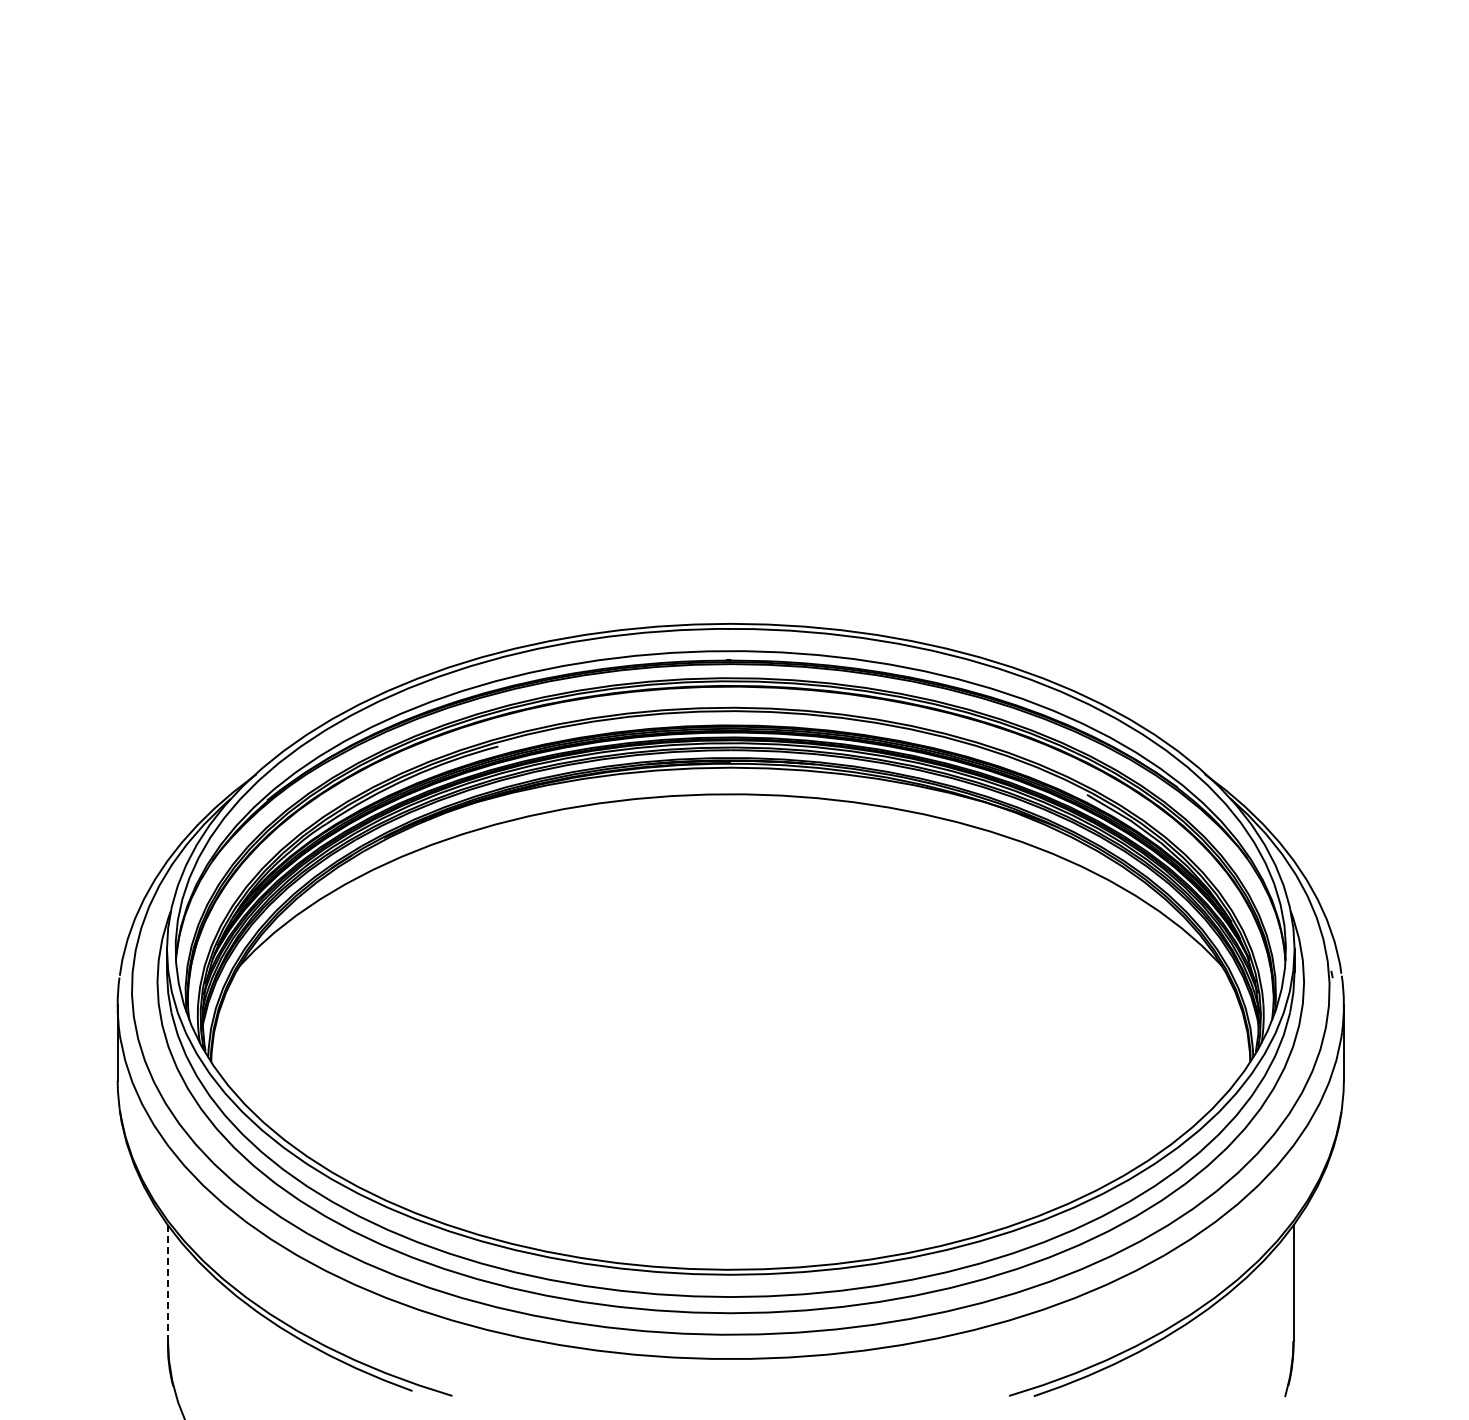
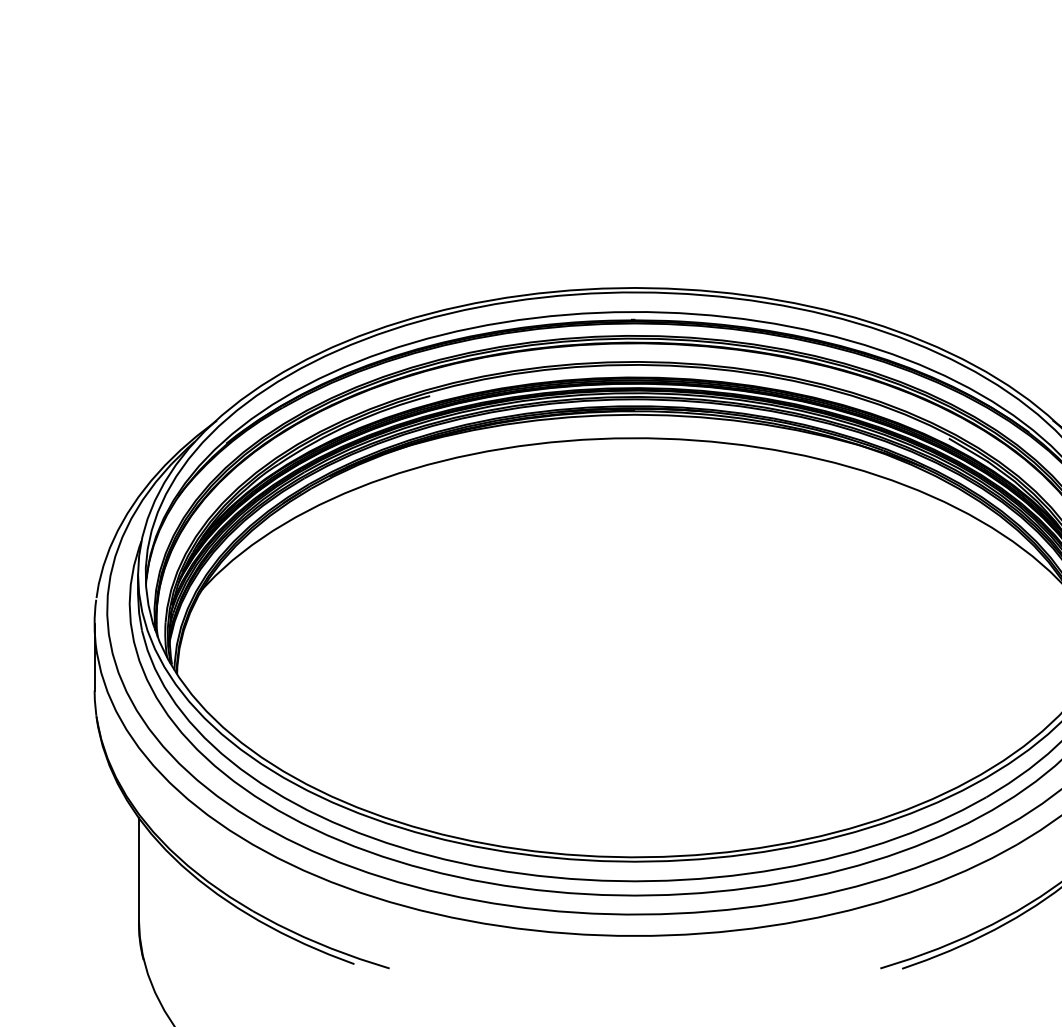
line: (168, 1283) -> (139, 869), dashed -> solid

